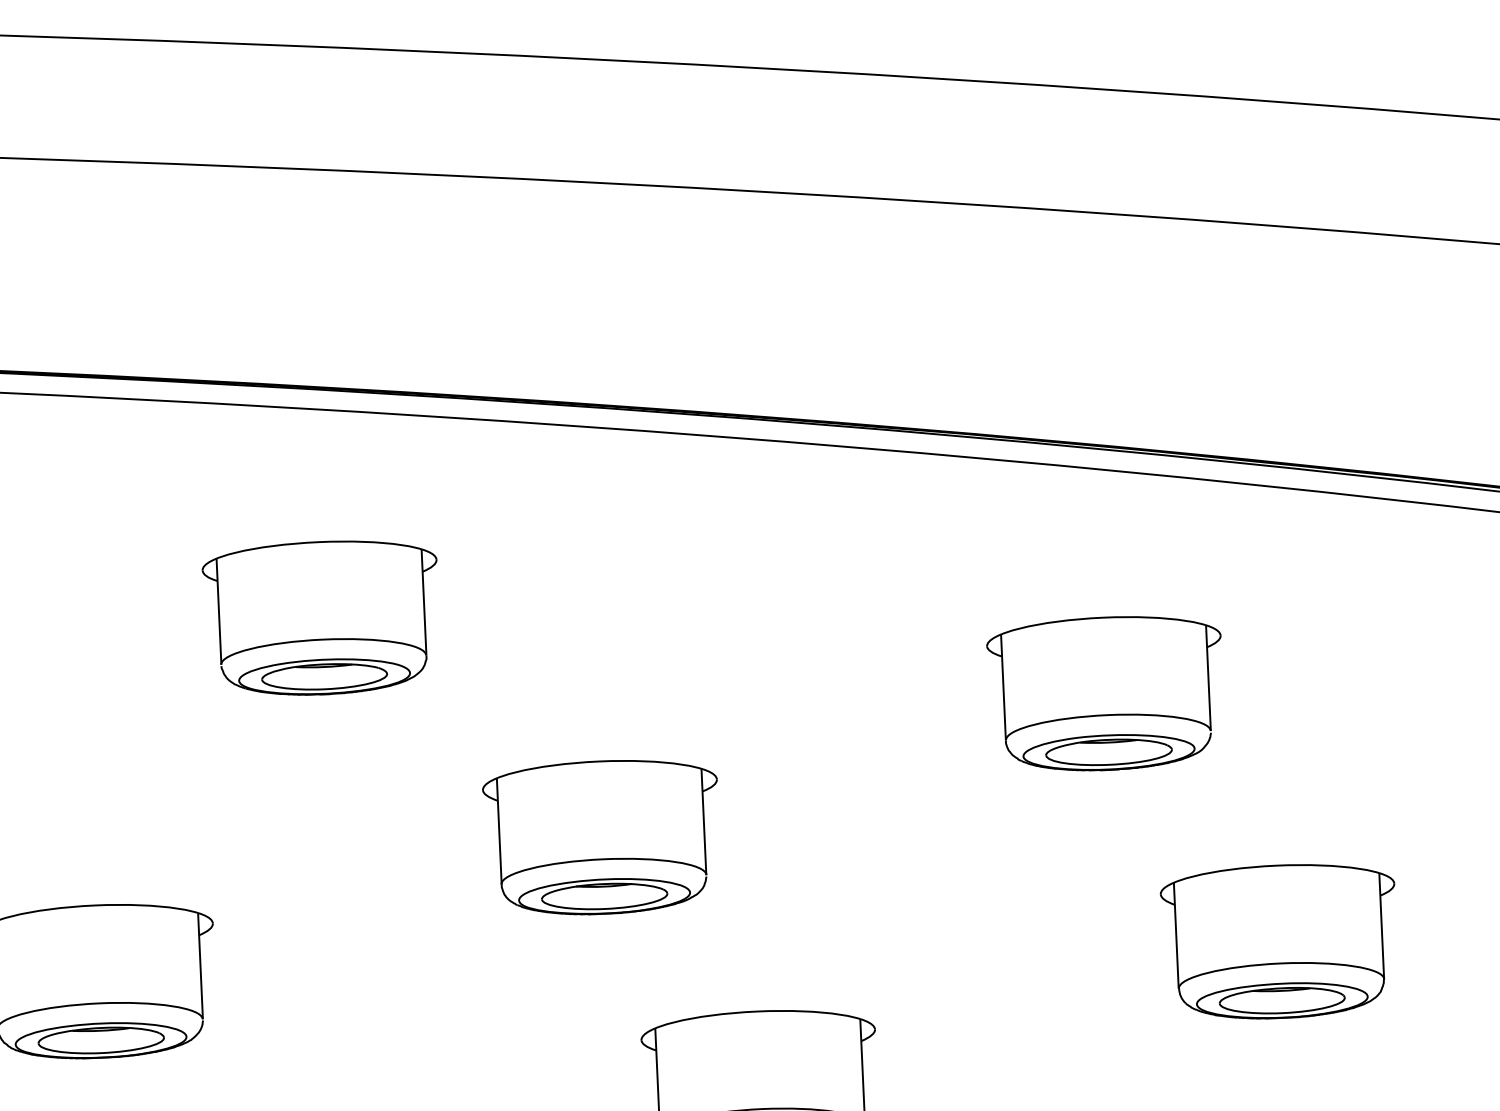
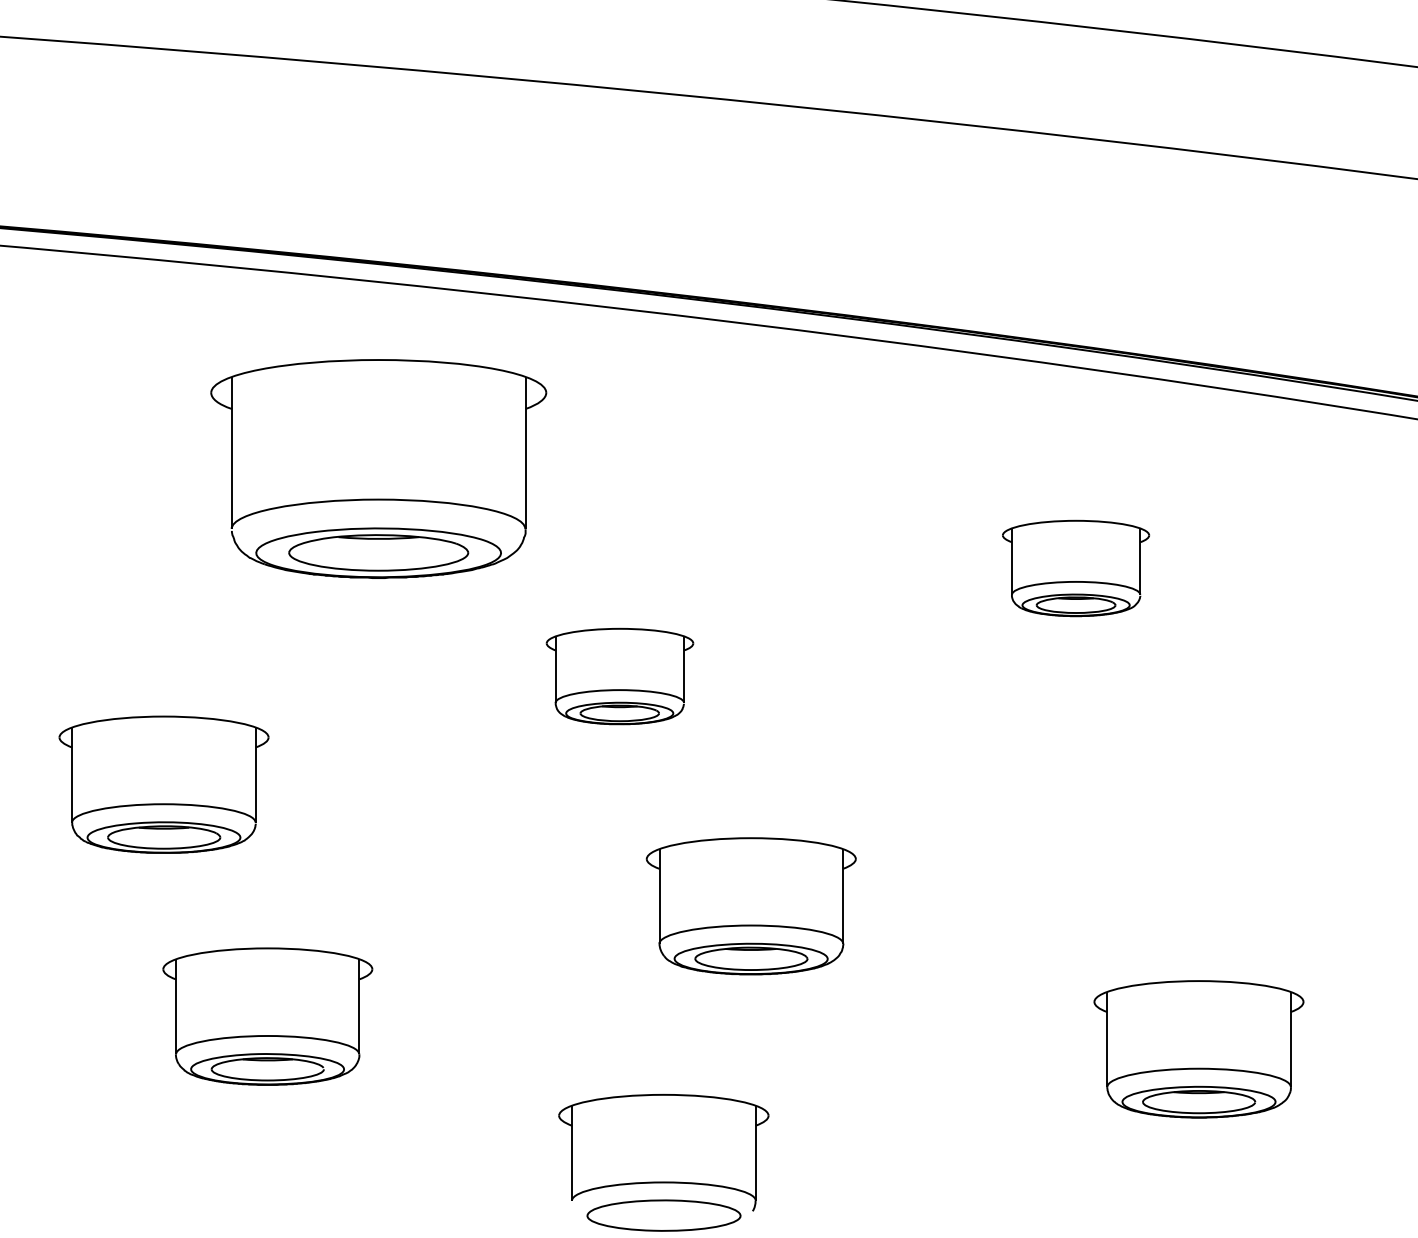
part: (320, 618) -> (377, 469), size x1.6
part: (1105, 693) -> (1075, 568), size x0.7
part: (601, 837) -> (619, 676), size x0.7
part: (1279, 942) -> (1220, 797), removed

